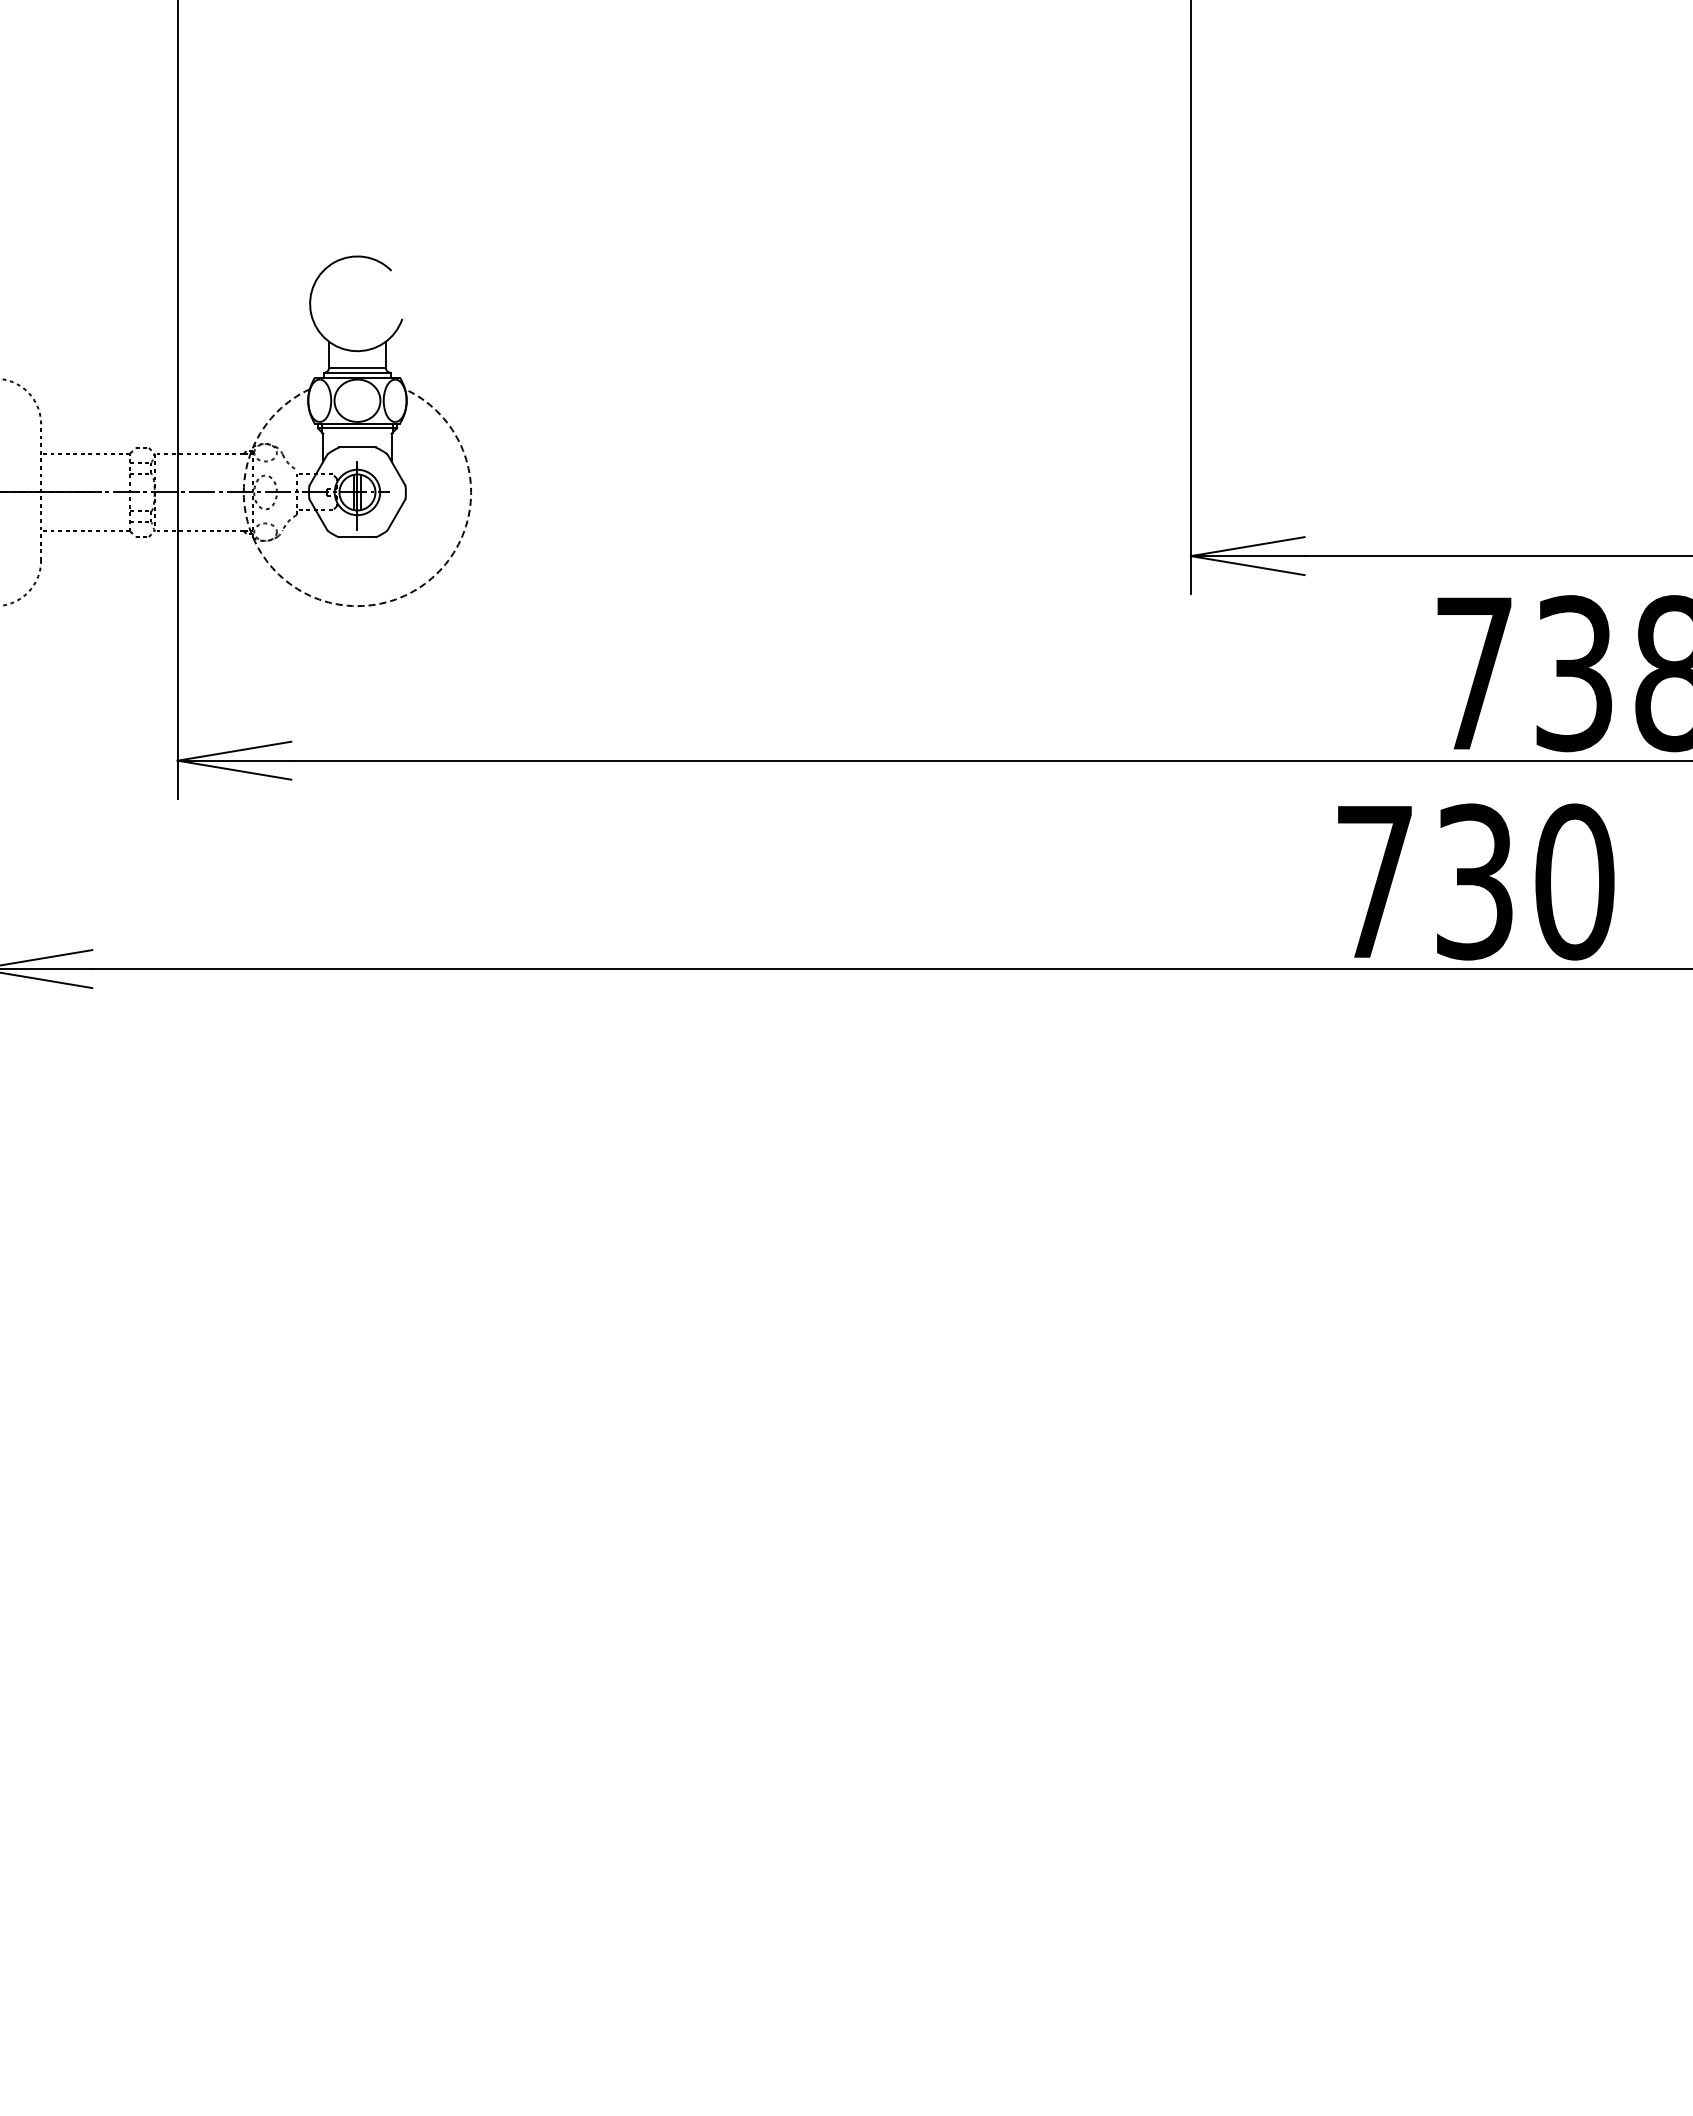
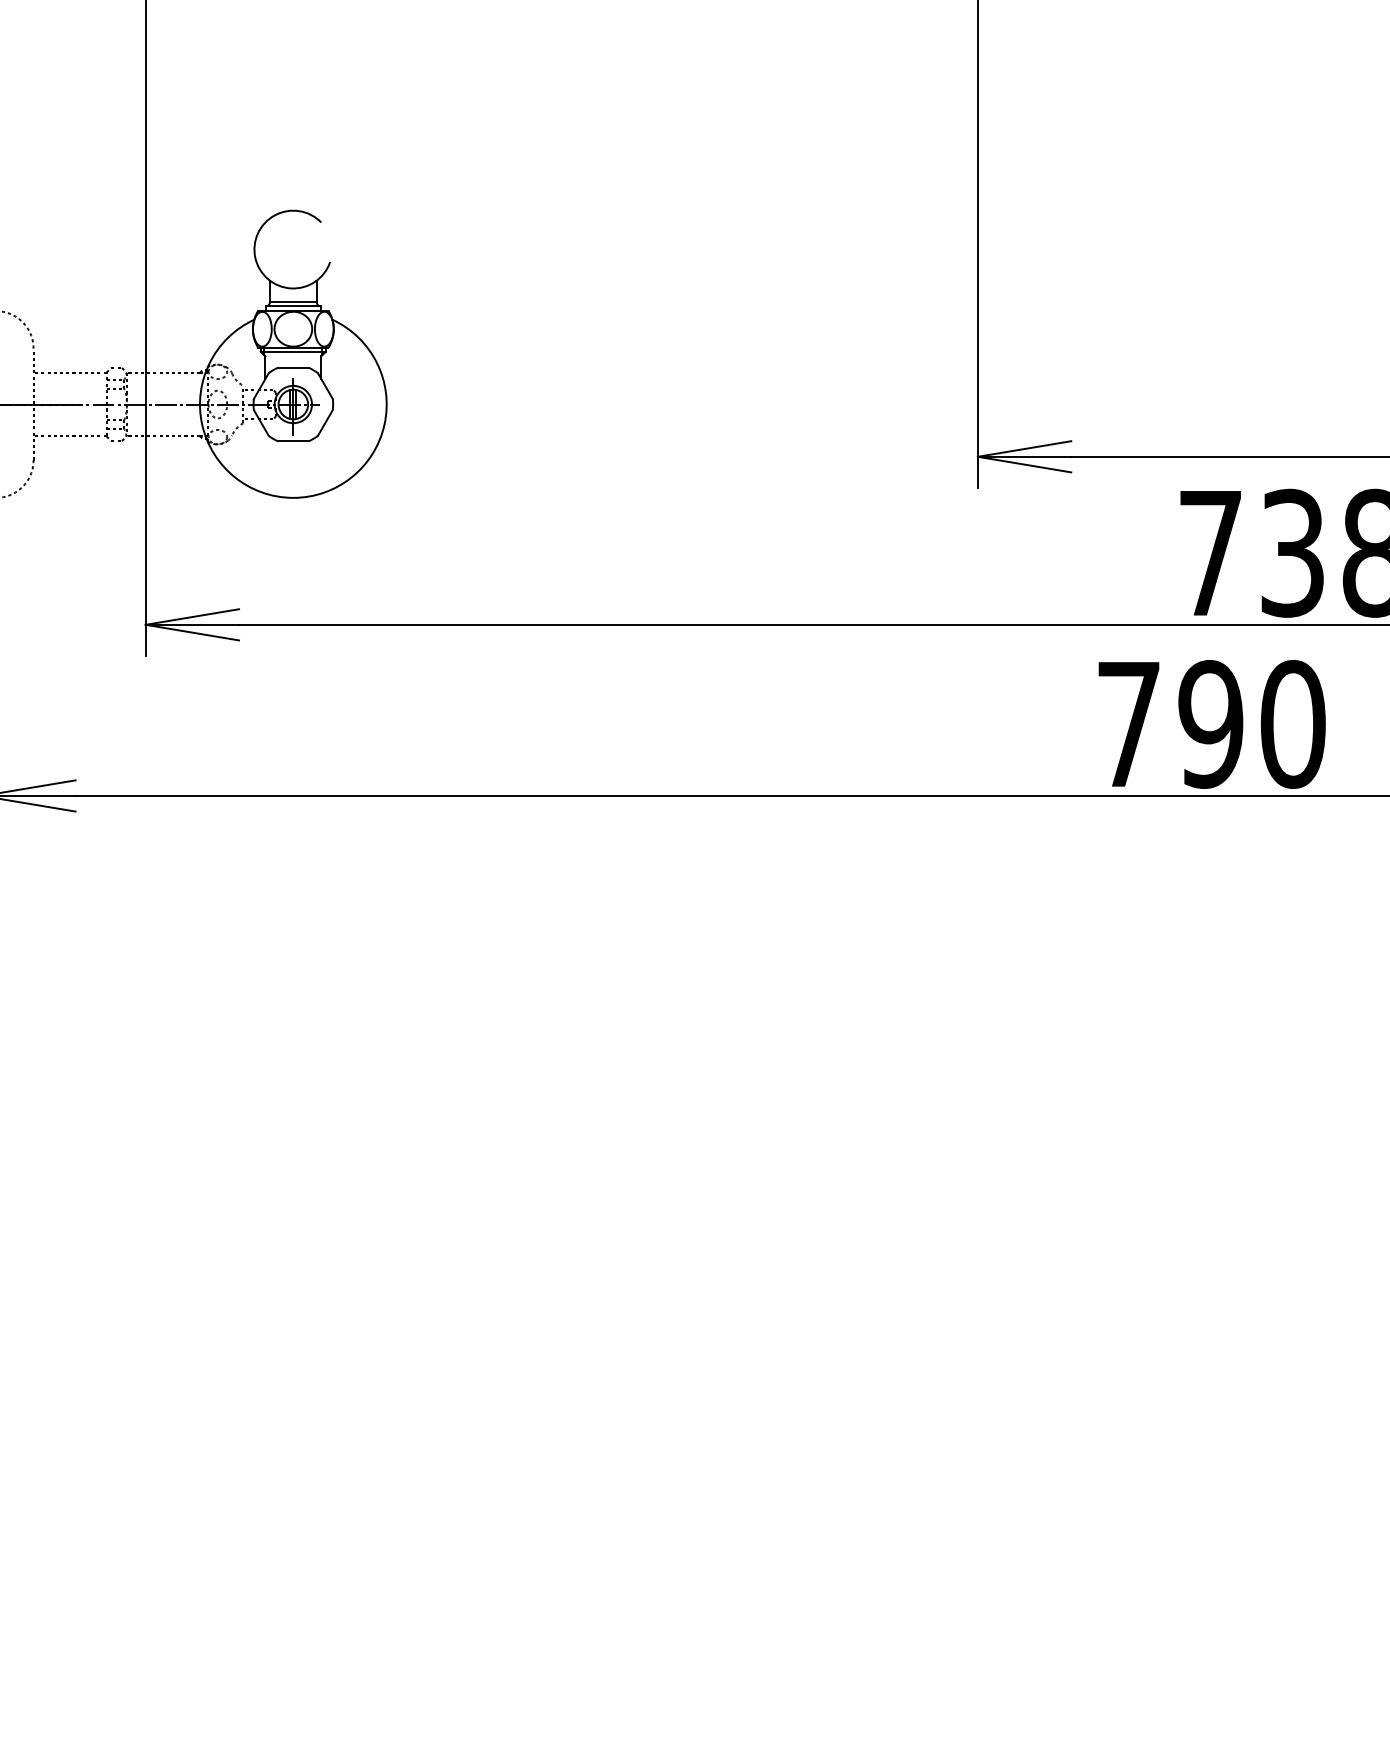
arc: (357, 606) -> (293, 498), dashed -> solid
text: (1474, 881) -> (1210, 724), 730 -> 790

